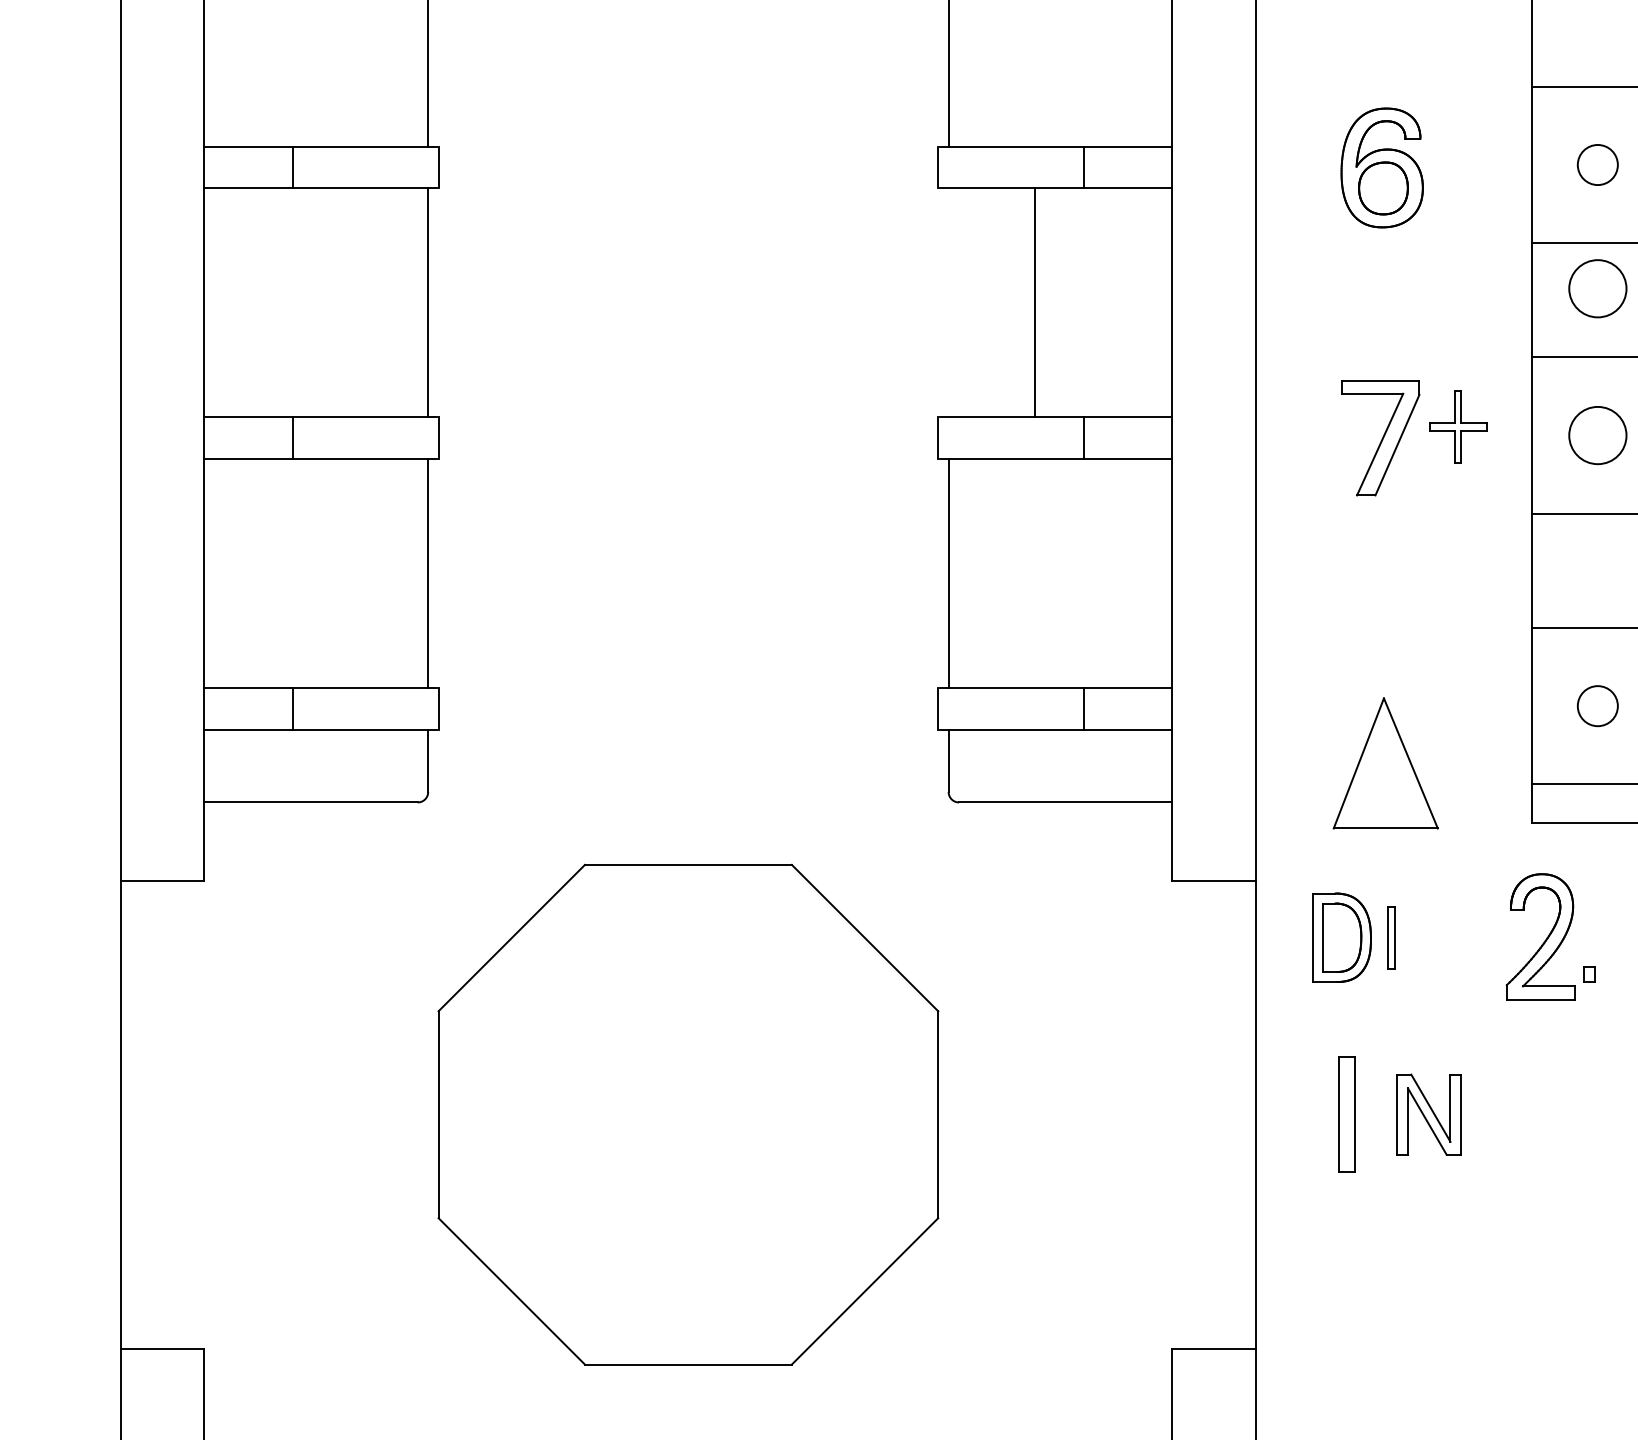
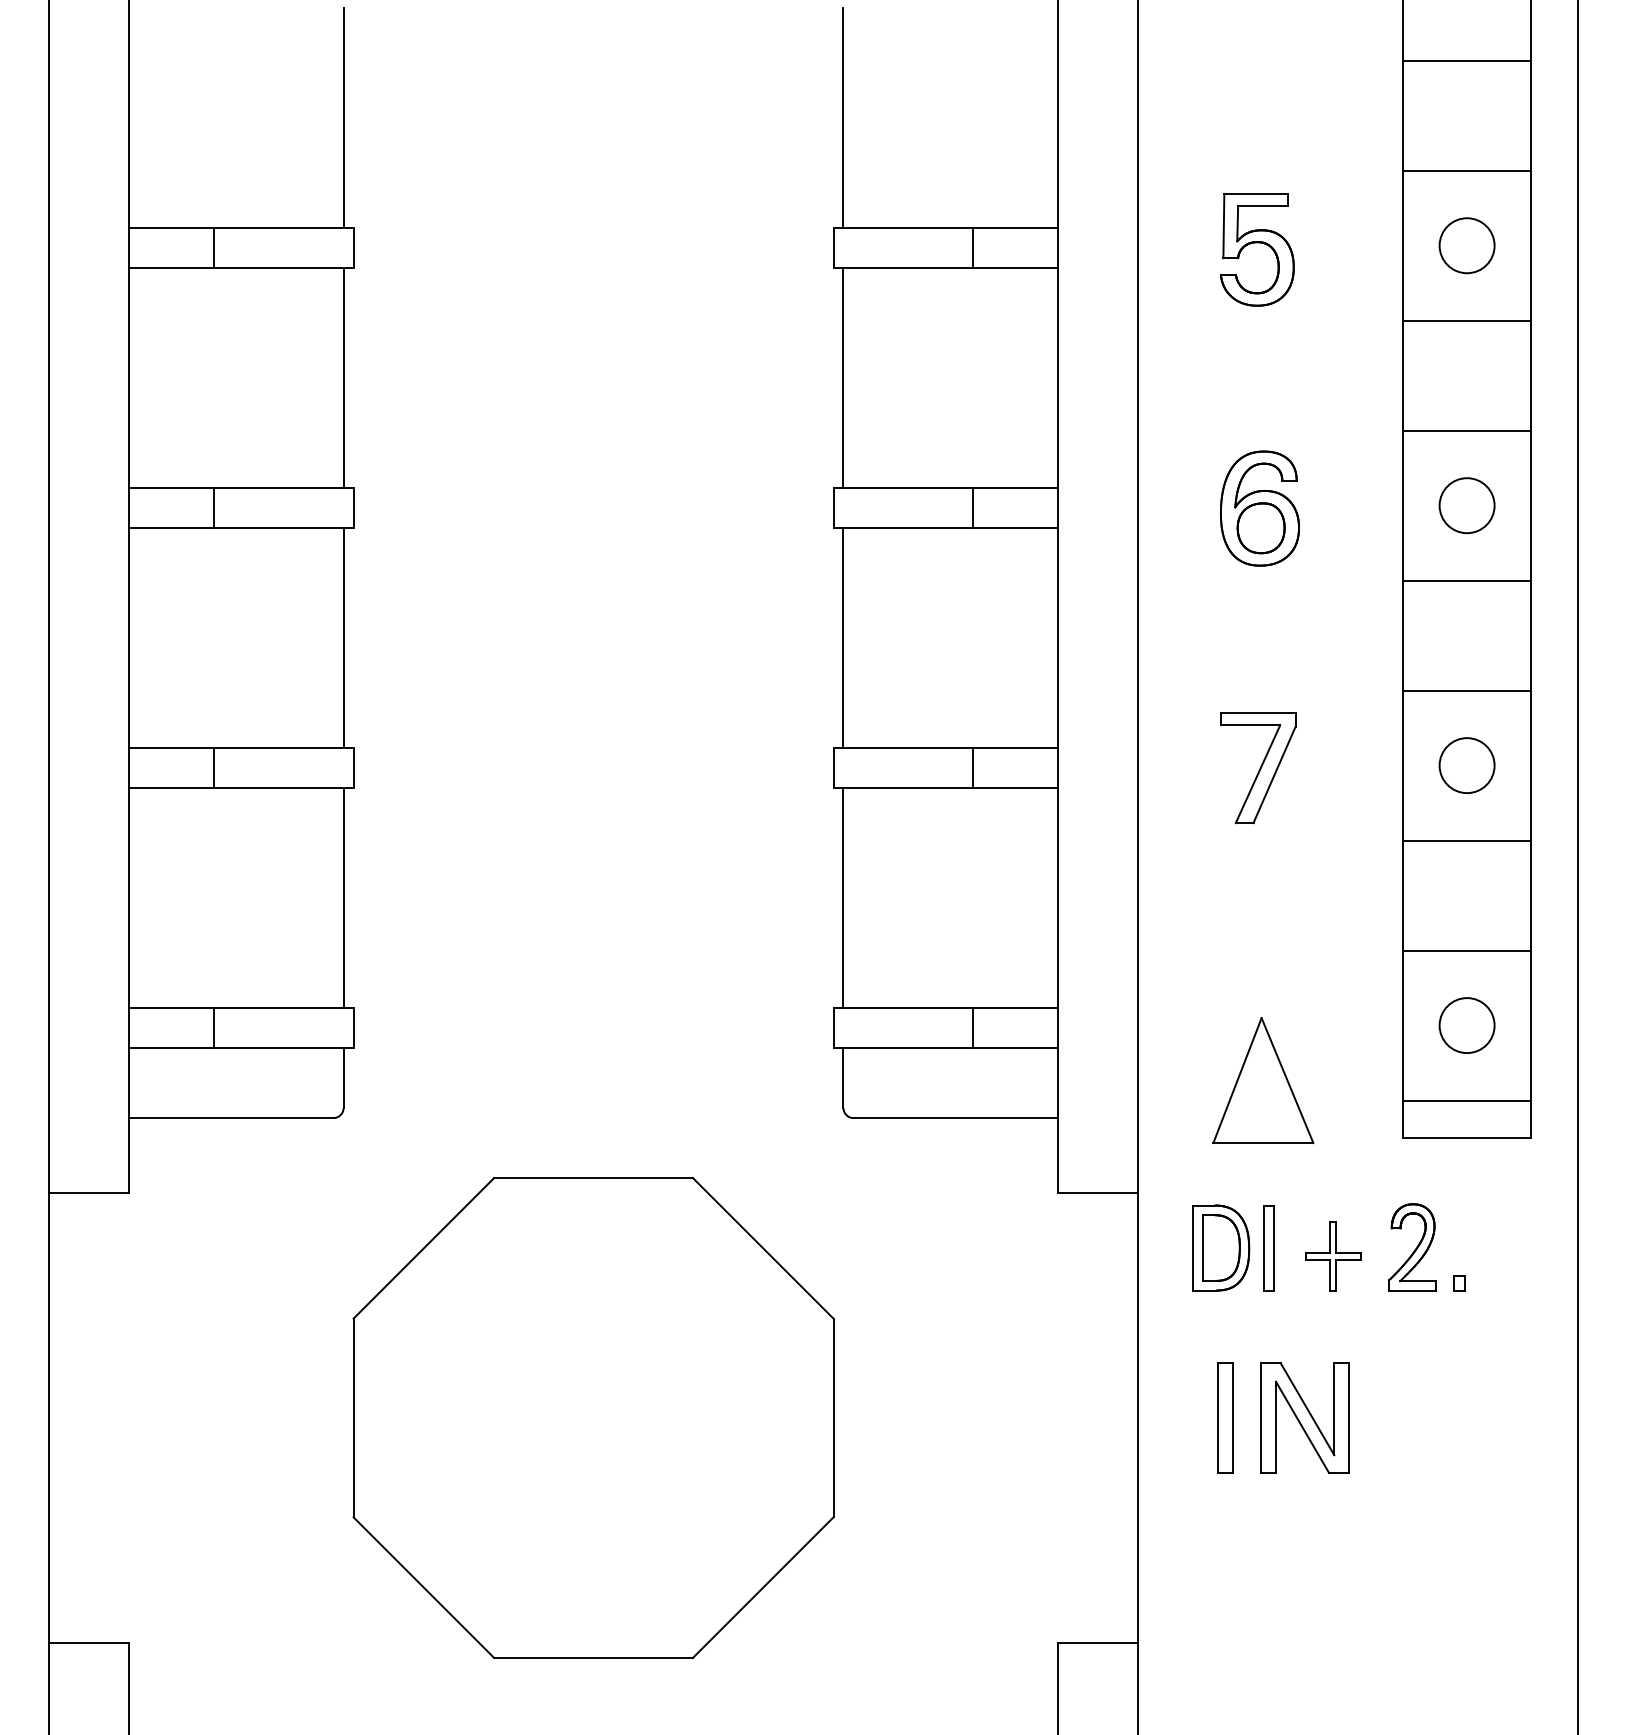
circle: (1597, 164) -> (1466, 505), size x1.43
circle: (1597, 288) -> (1466, 624), removed
line: (1035, 303) -> (843, 638), moved
part: (1458, 427) -> (1333, 1256), moved
circle: (1597, 706) -> (1466, 1025), size x1.43
part: (1541, 937) -> (1412, 1247), size x0.71
part: (1391, 938) -> (1268, 1248), size x1.43
part: (1428, 1114) -> (1304, 1417), size x1.43

